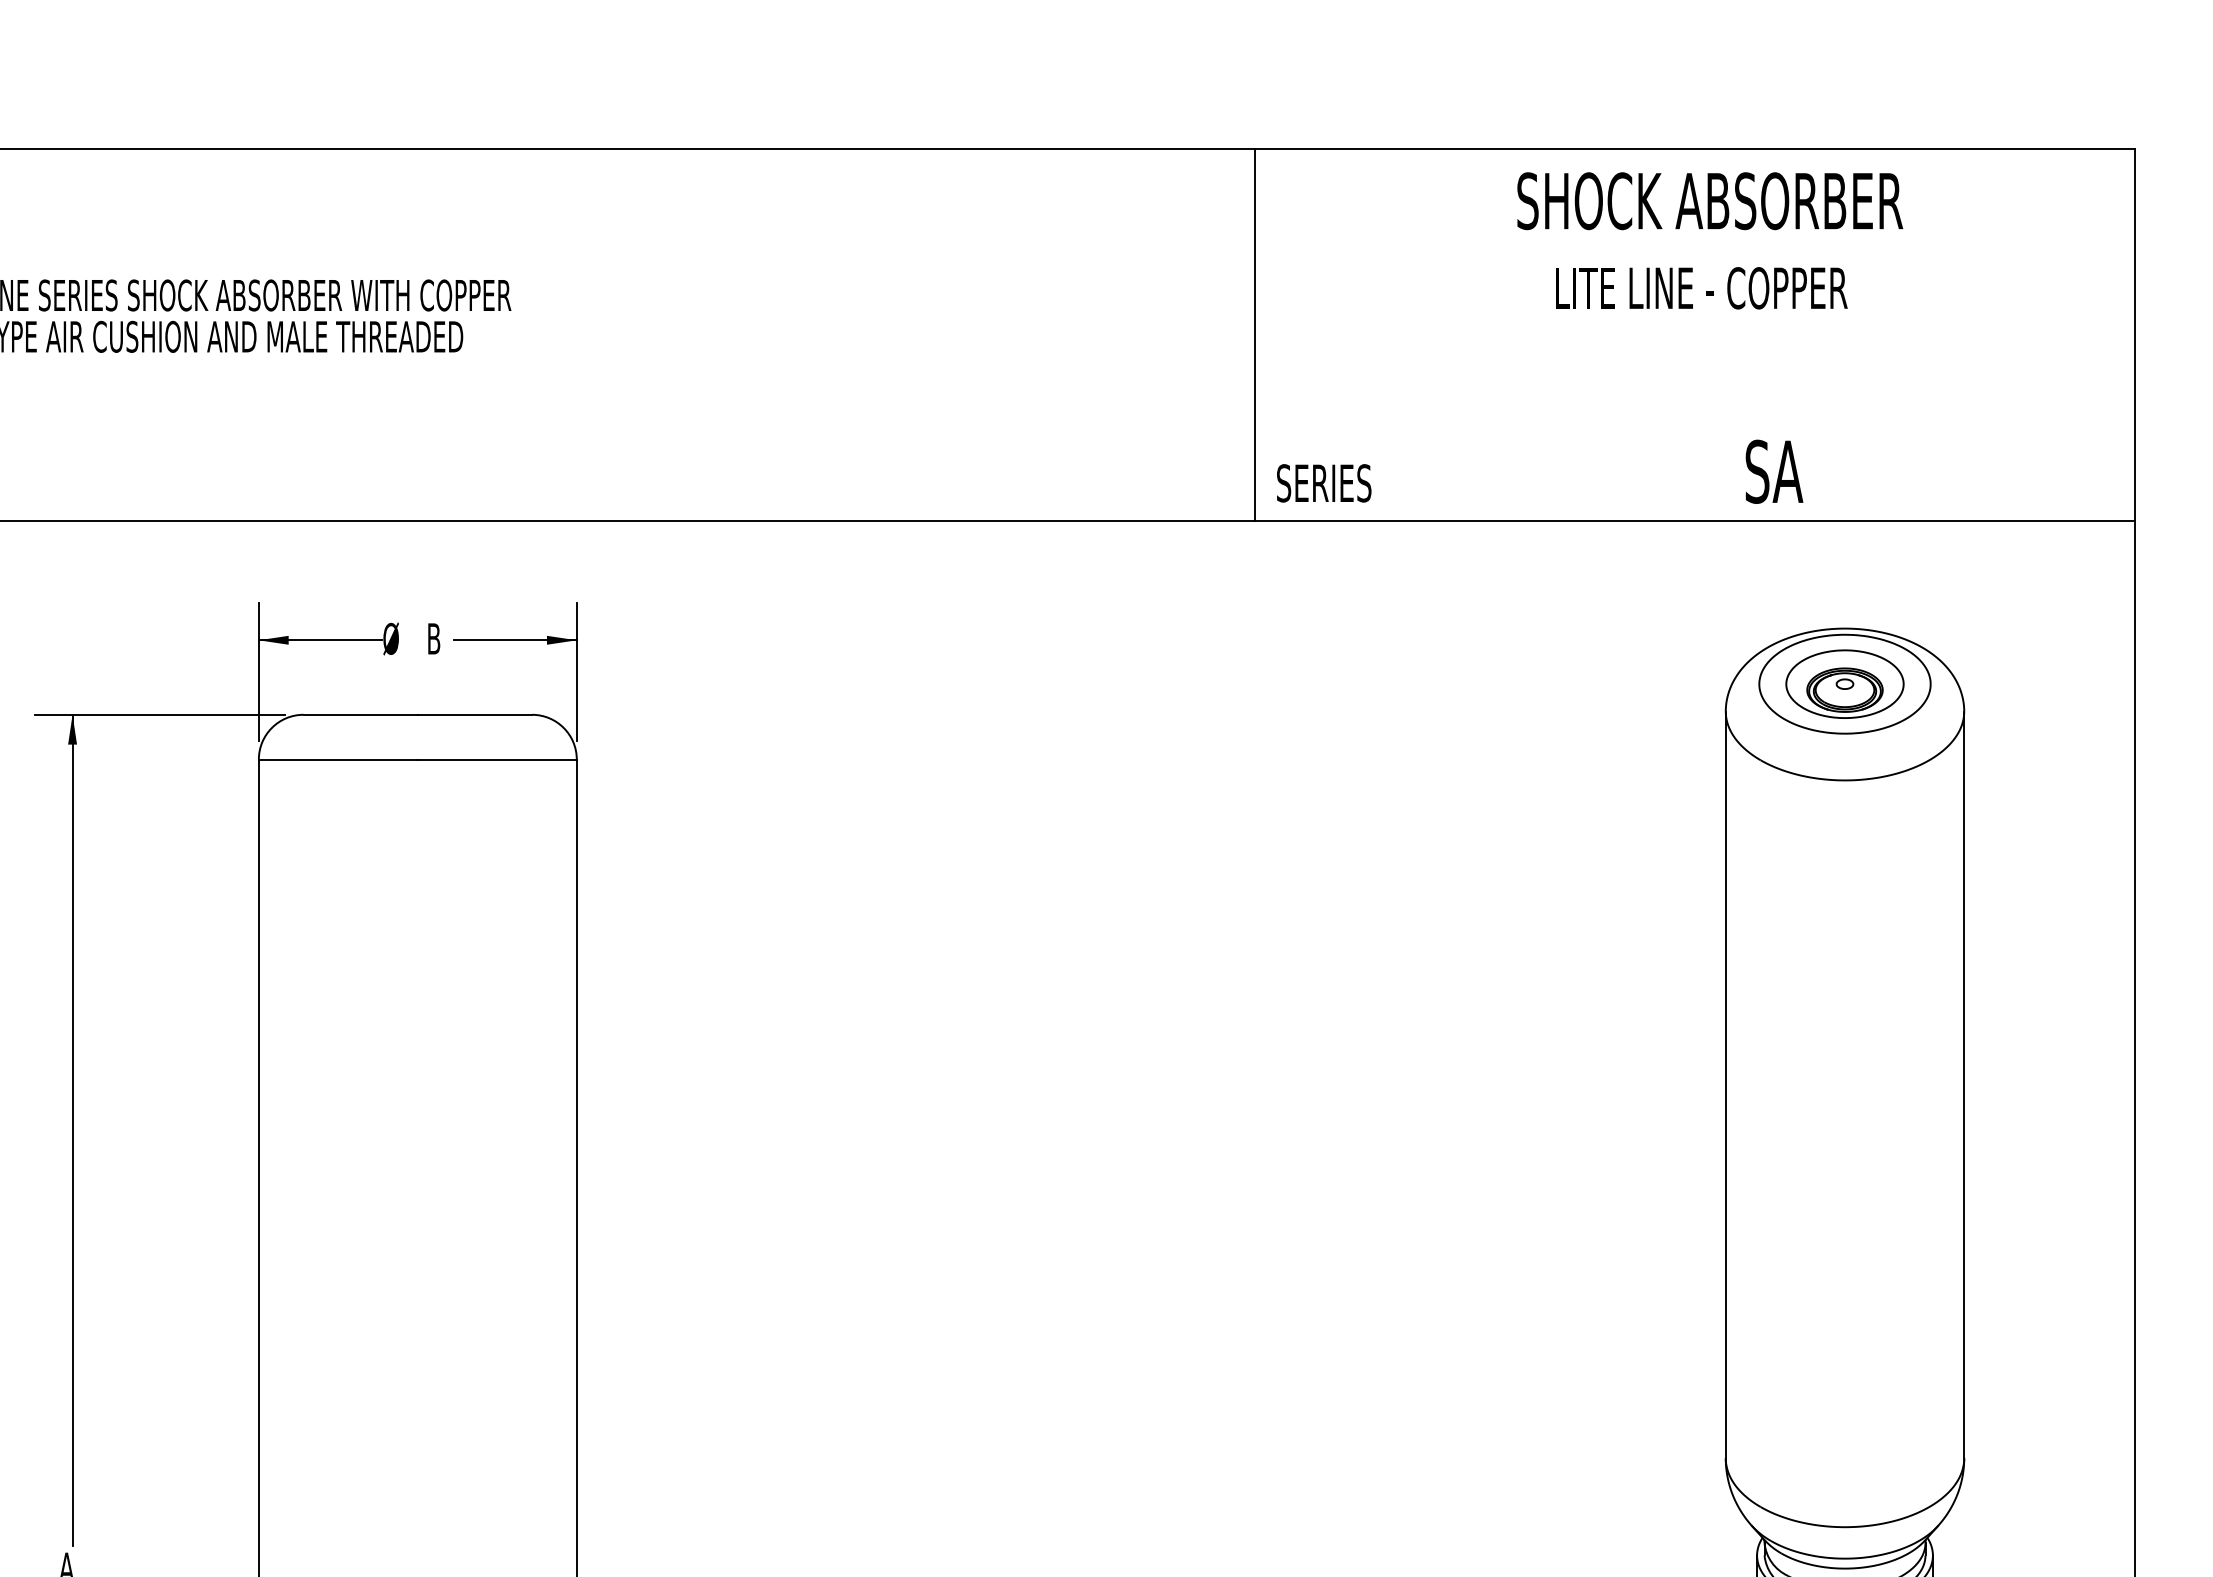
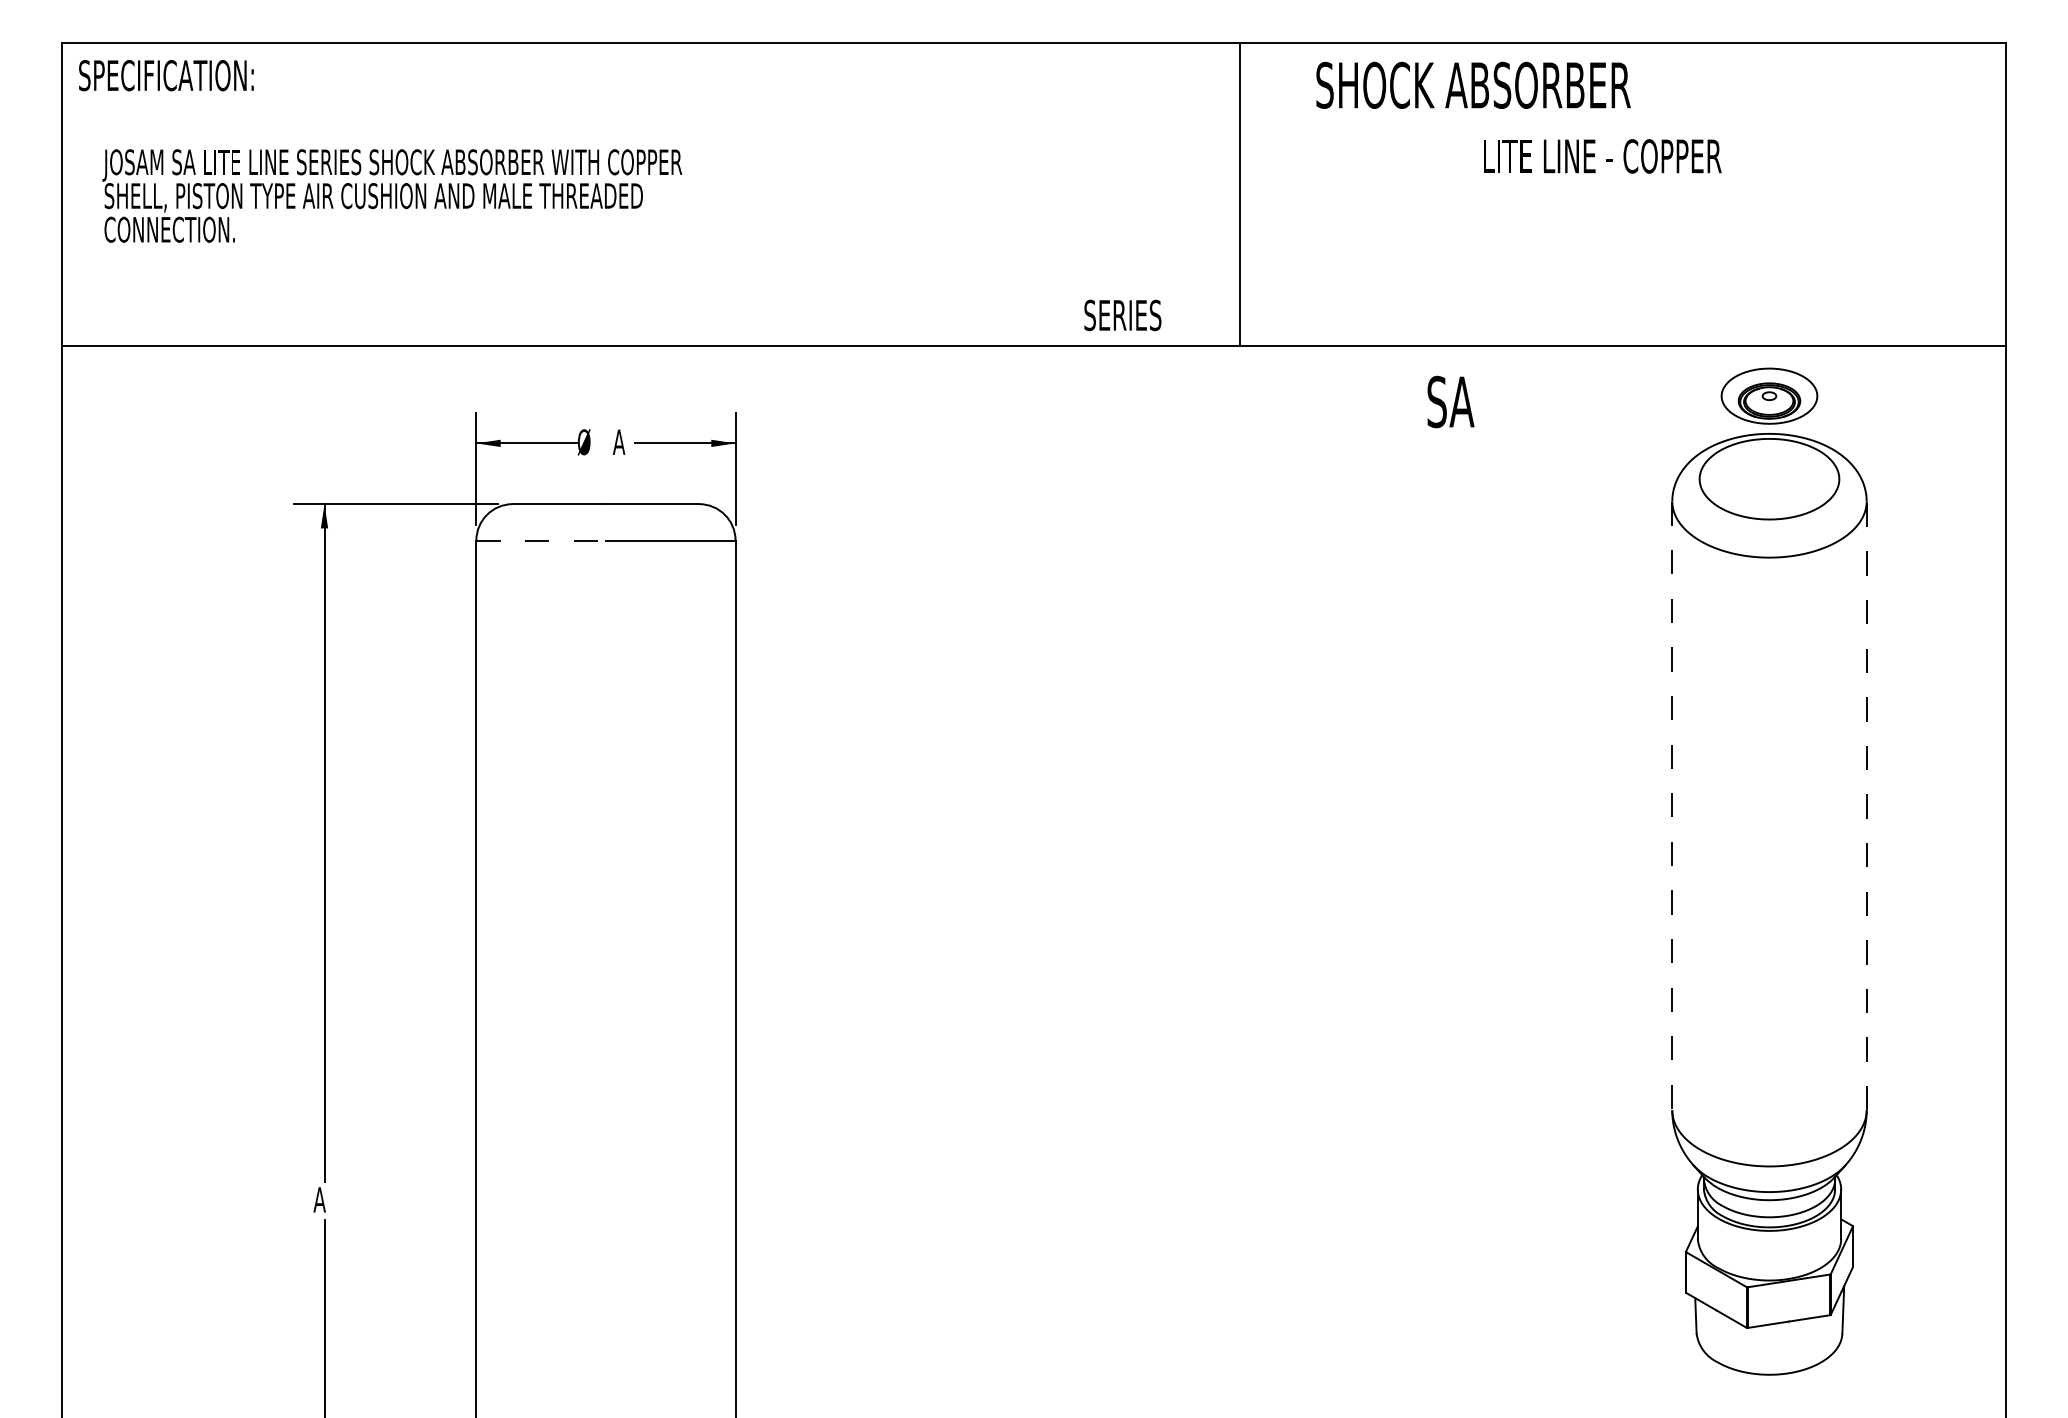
text: (1710, 200) -> (1473, 84), moved
text: (1701, 288) -> (1602, 156), moved
line: (1255, 335) -> (1240, 194), moved
text: (1773, 471) -> (1450, 401), moved
text: (1323, 483) -> (1122, 315), moved
text: (433, 637) -> (618, 441), B -> A
part: (1845, 683) -> (1769, 395), moved
line: (338, 759) -> (541, 540), solid -> dashed
line: (1963, 1084) -> (1866, 805), solid -> dashed
line: (1726, 1085) -> (1672, 806), solid -> dashed

